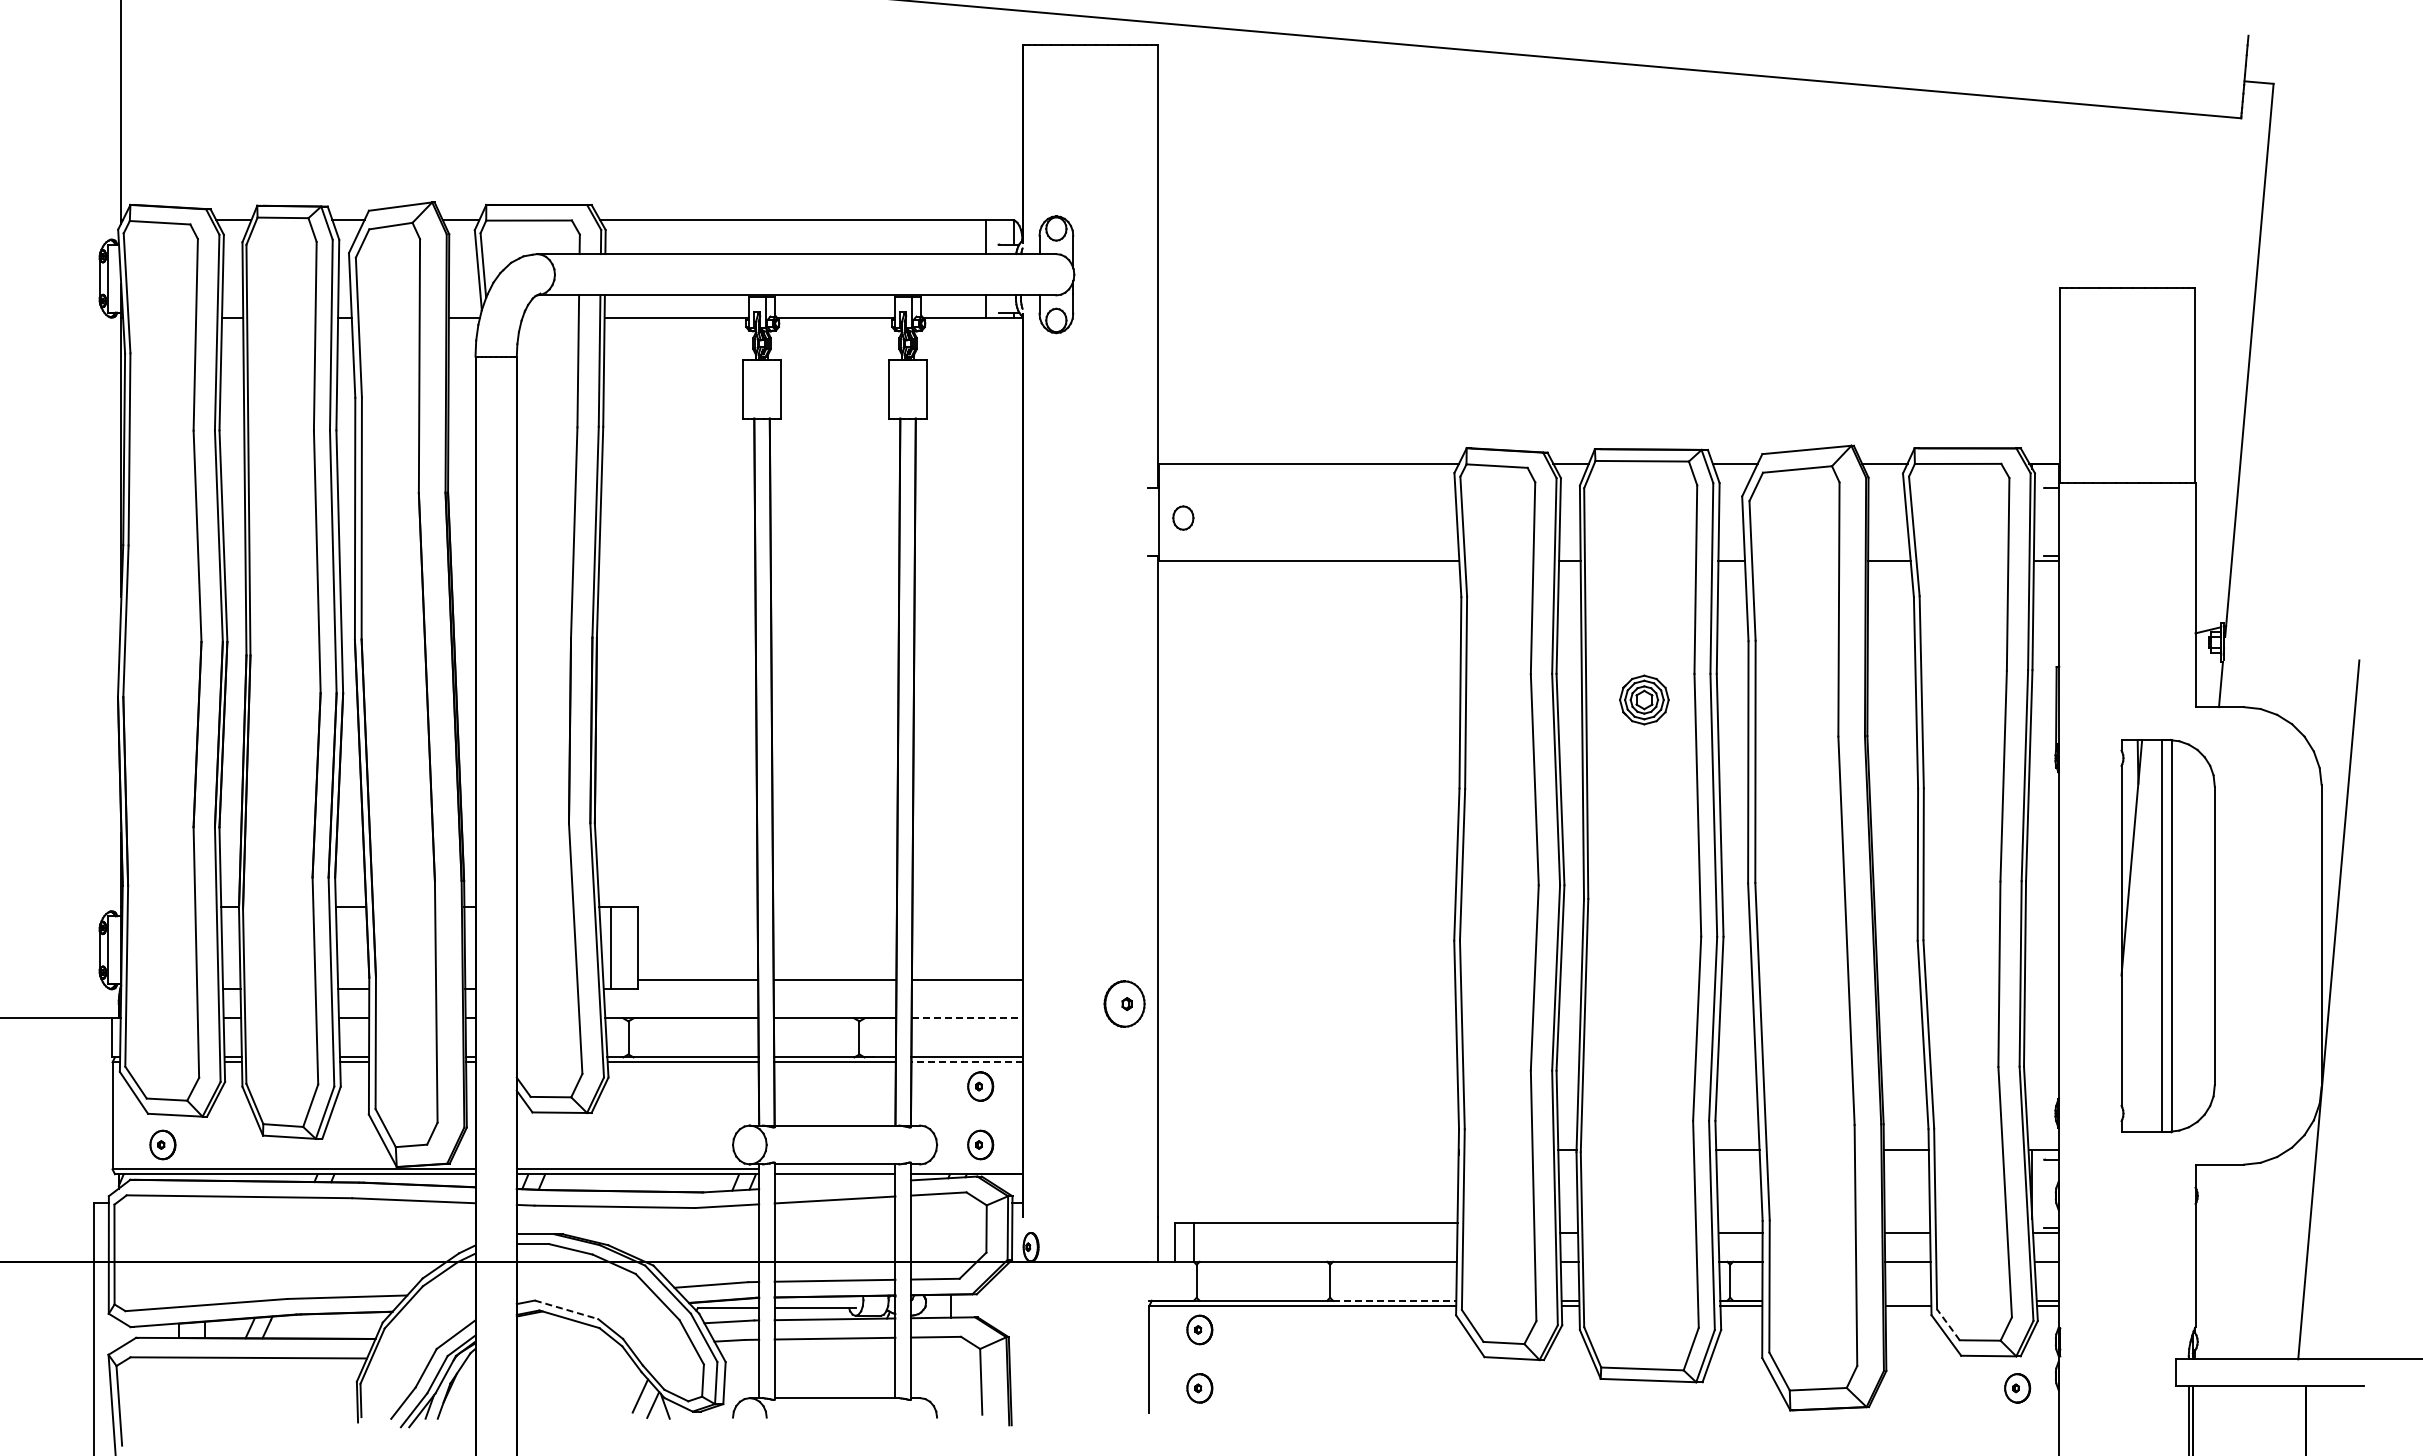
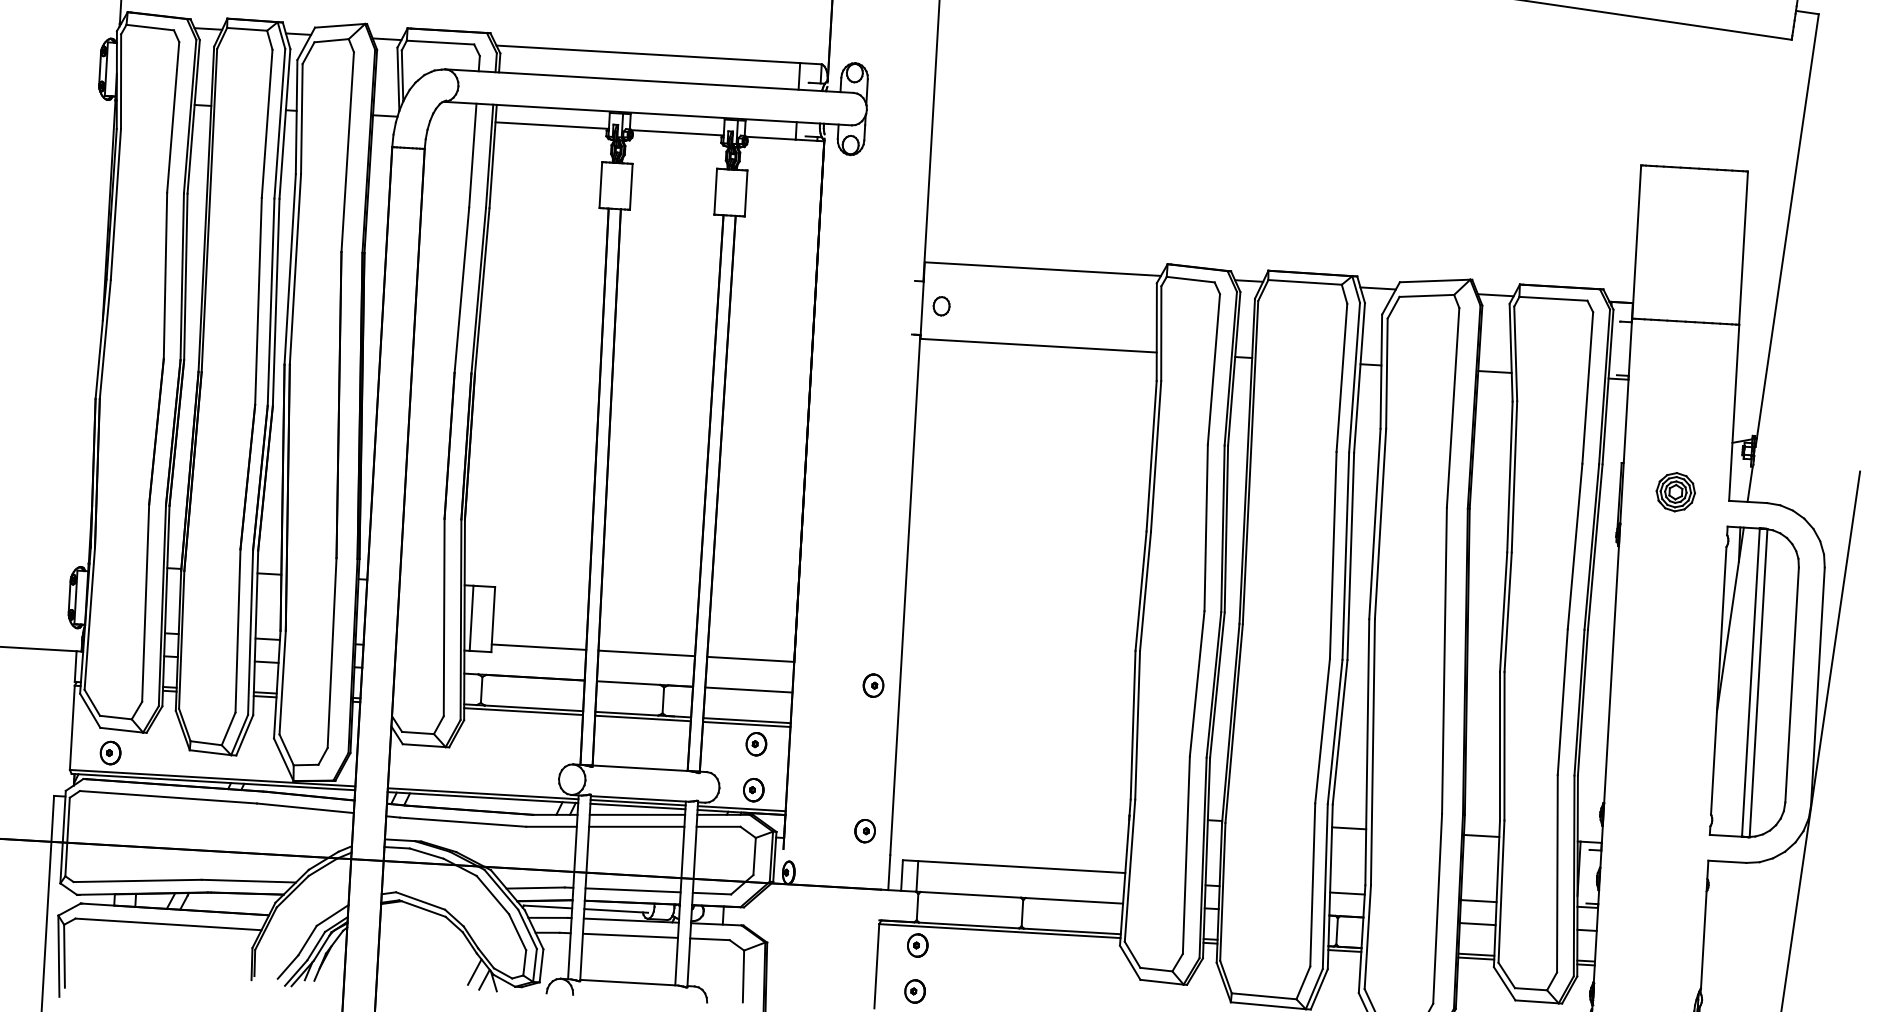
part: (1644, 699) -> (1675, 491), moved
part: (2167, 935) -> (1754, 682), moved
part: (1124, 1003) -> (873, 685), size x0.62
line: (967, 1018) -> (749, 690), dashed -> solid
line: (966, 1062) -> (746, 724), dashed -> solid
line: (834, 1169) -> (637, 802), added
line: (966, 1169) -> (741, 808), added
line: (834, 1184) -> (637, 814), added
part: (1124, 1188) -> (864, 830), added
line: (1394, 1300) -> (1072, 931), dashed -> solid
line: (1908, 1300) -> (1476, 954), added
line: (566, 1309) -> (420, 900), dashed -> solid
line: (1948, 1324) -> (1506, 975), dashed -> solid

